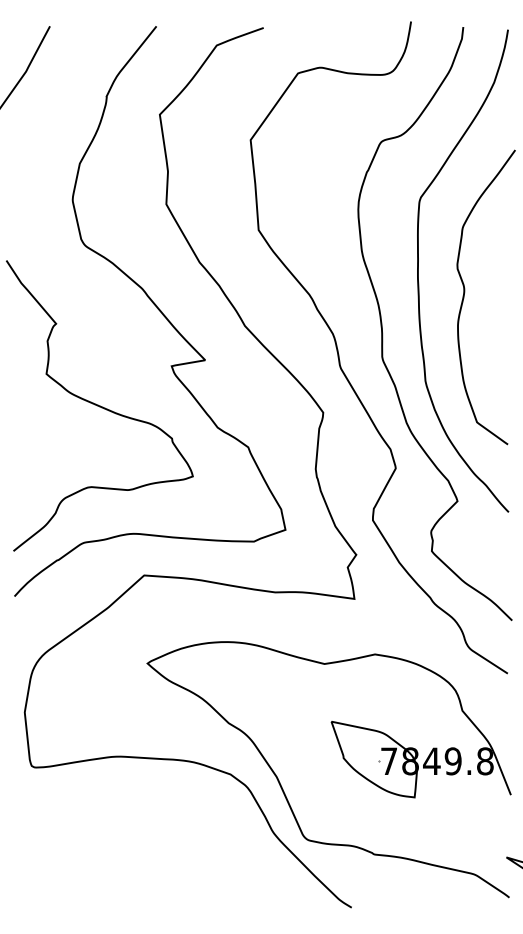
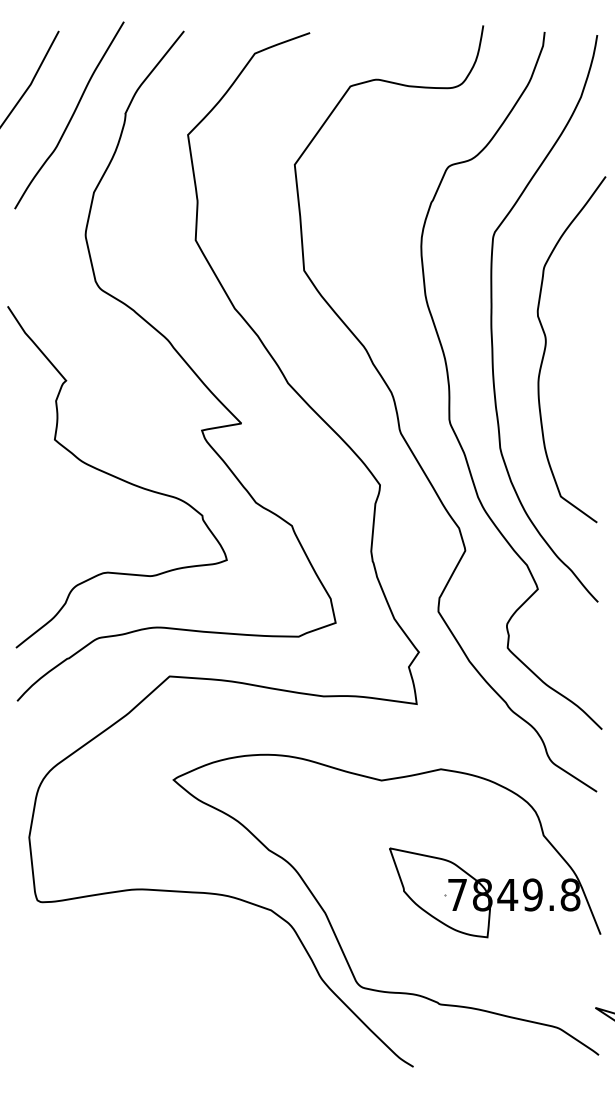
curve: (60, 98) -> (71, 115), added

